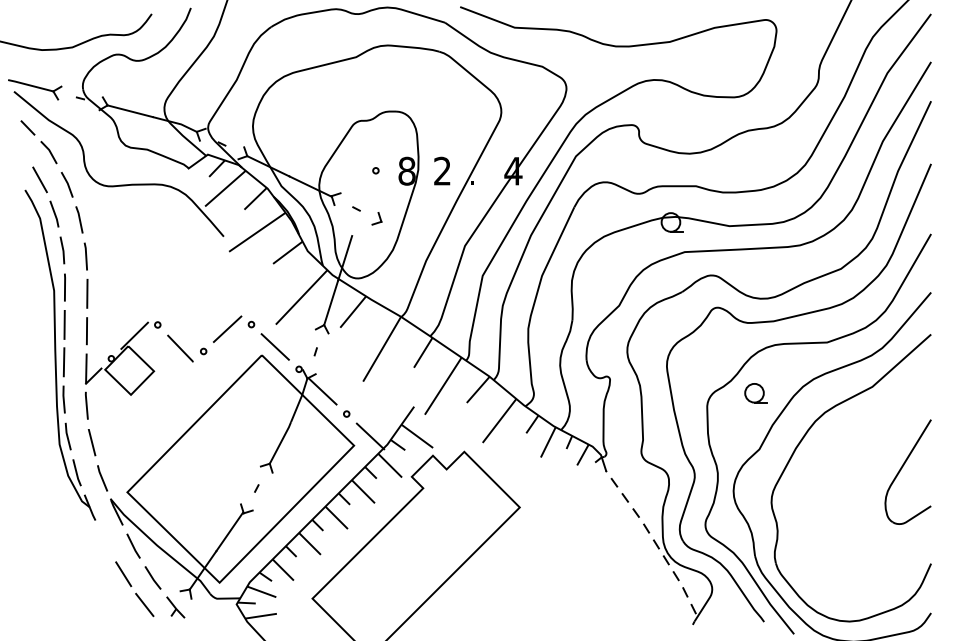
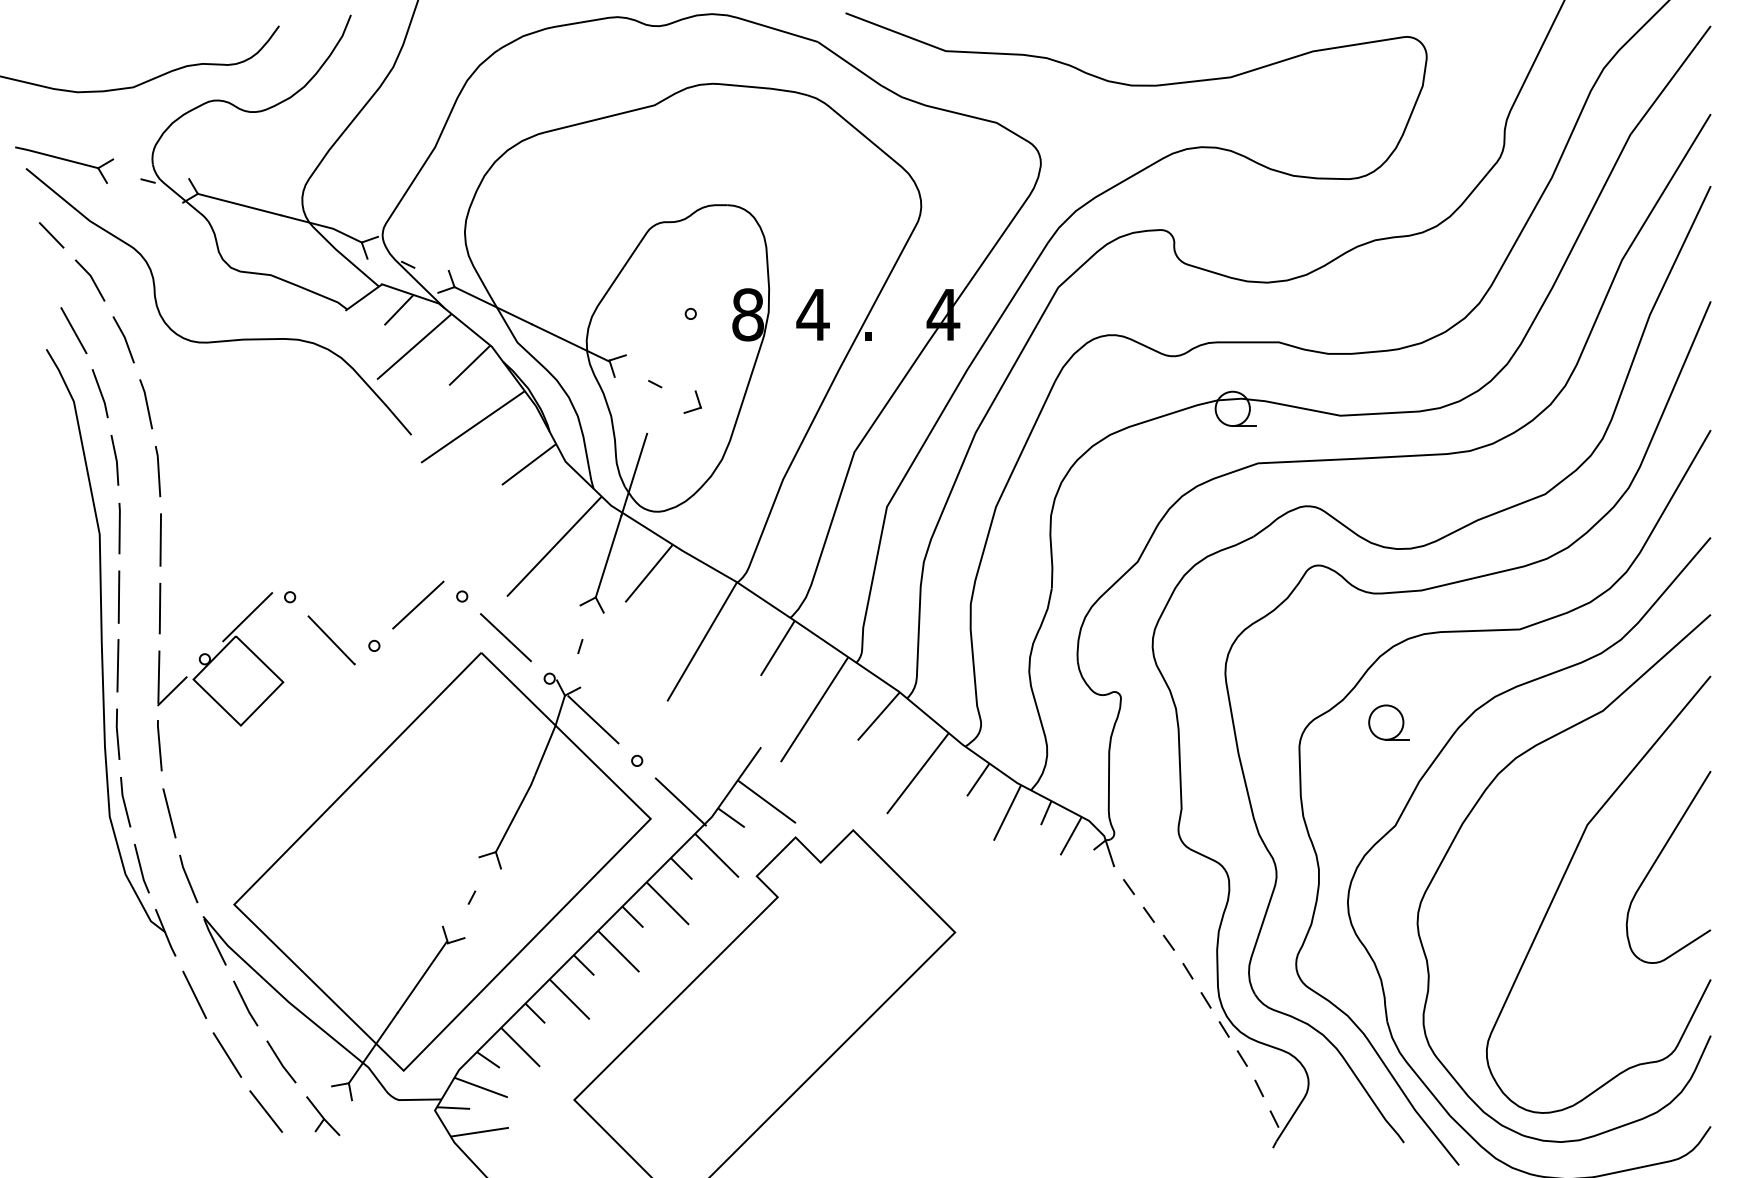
text: (442, 170) -> (813, 313), 2 -> 4
curve: (851, 478) -> (1564, 879), added
line: (105, 541) -> (194, 994), added

